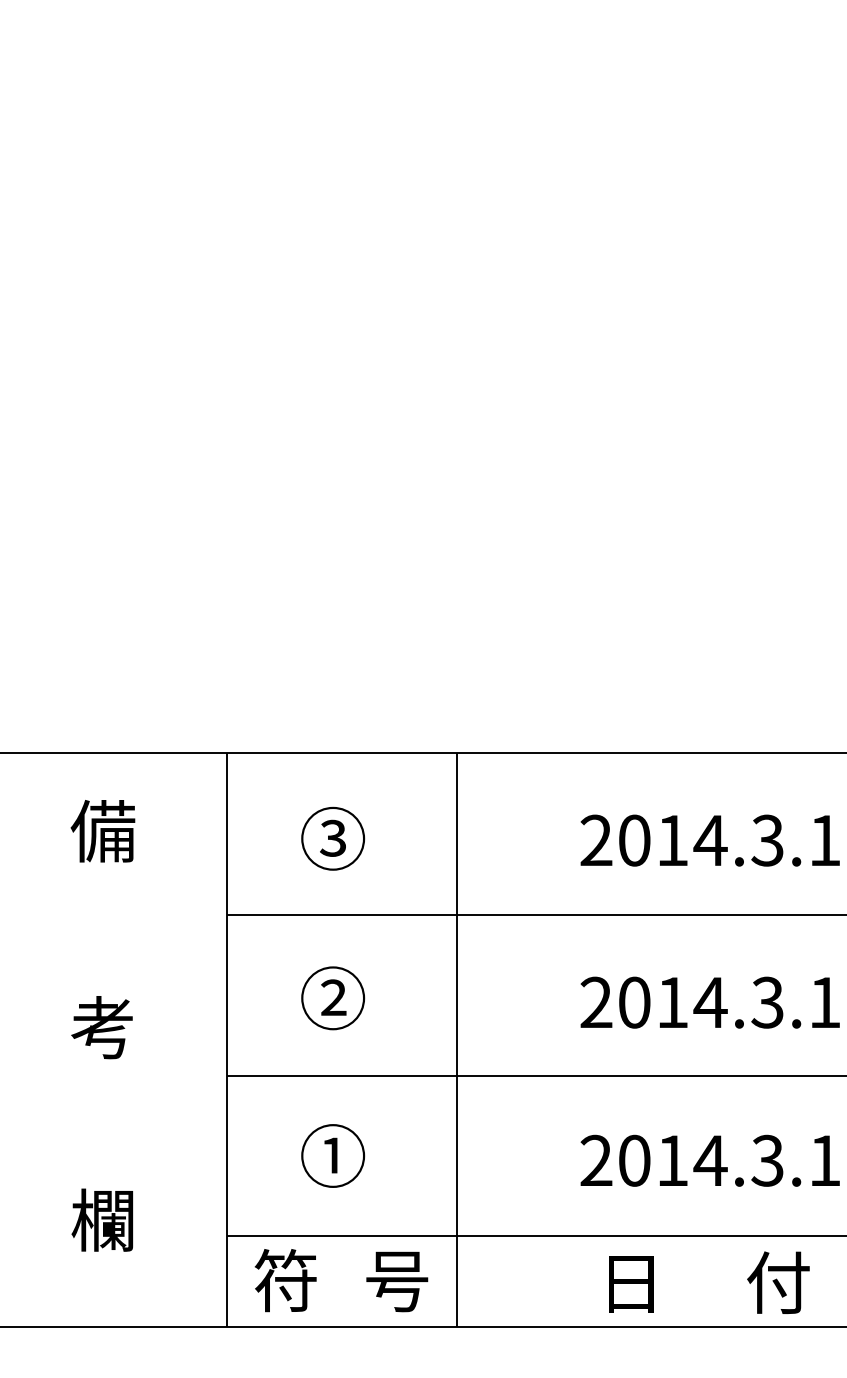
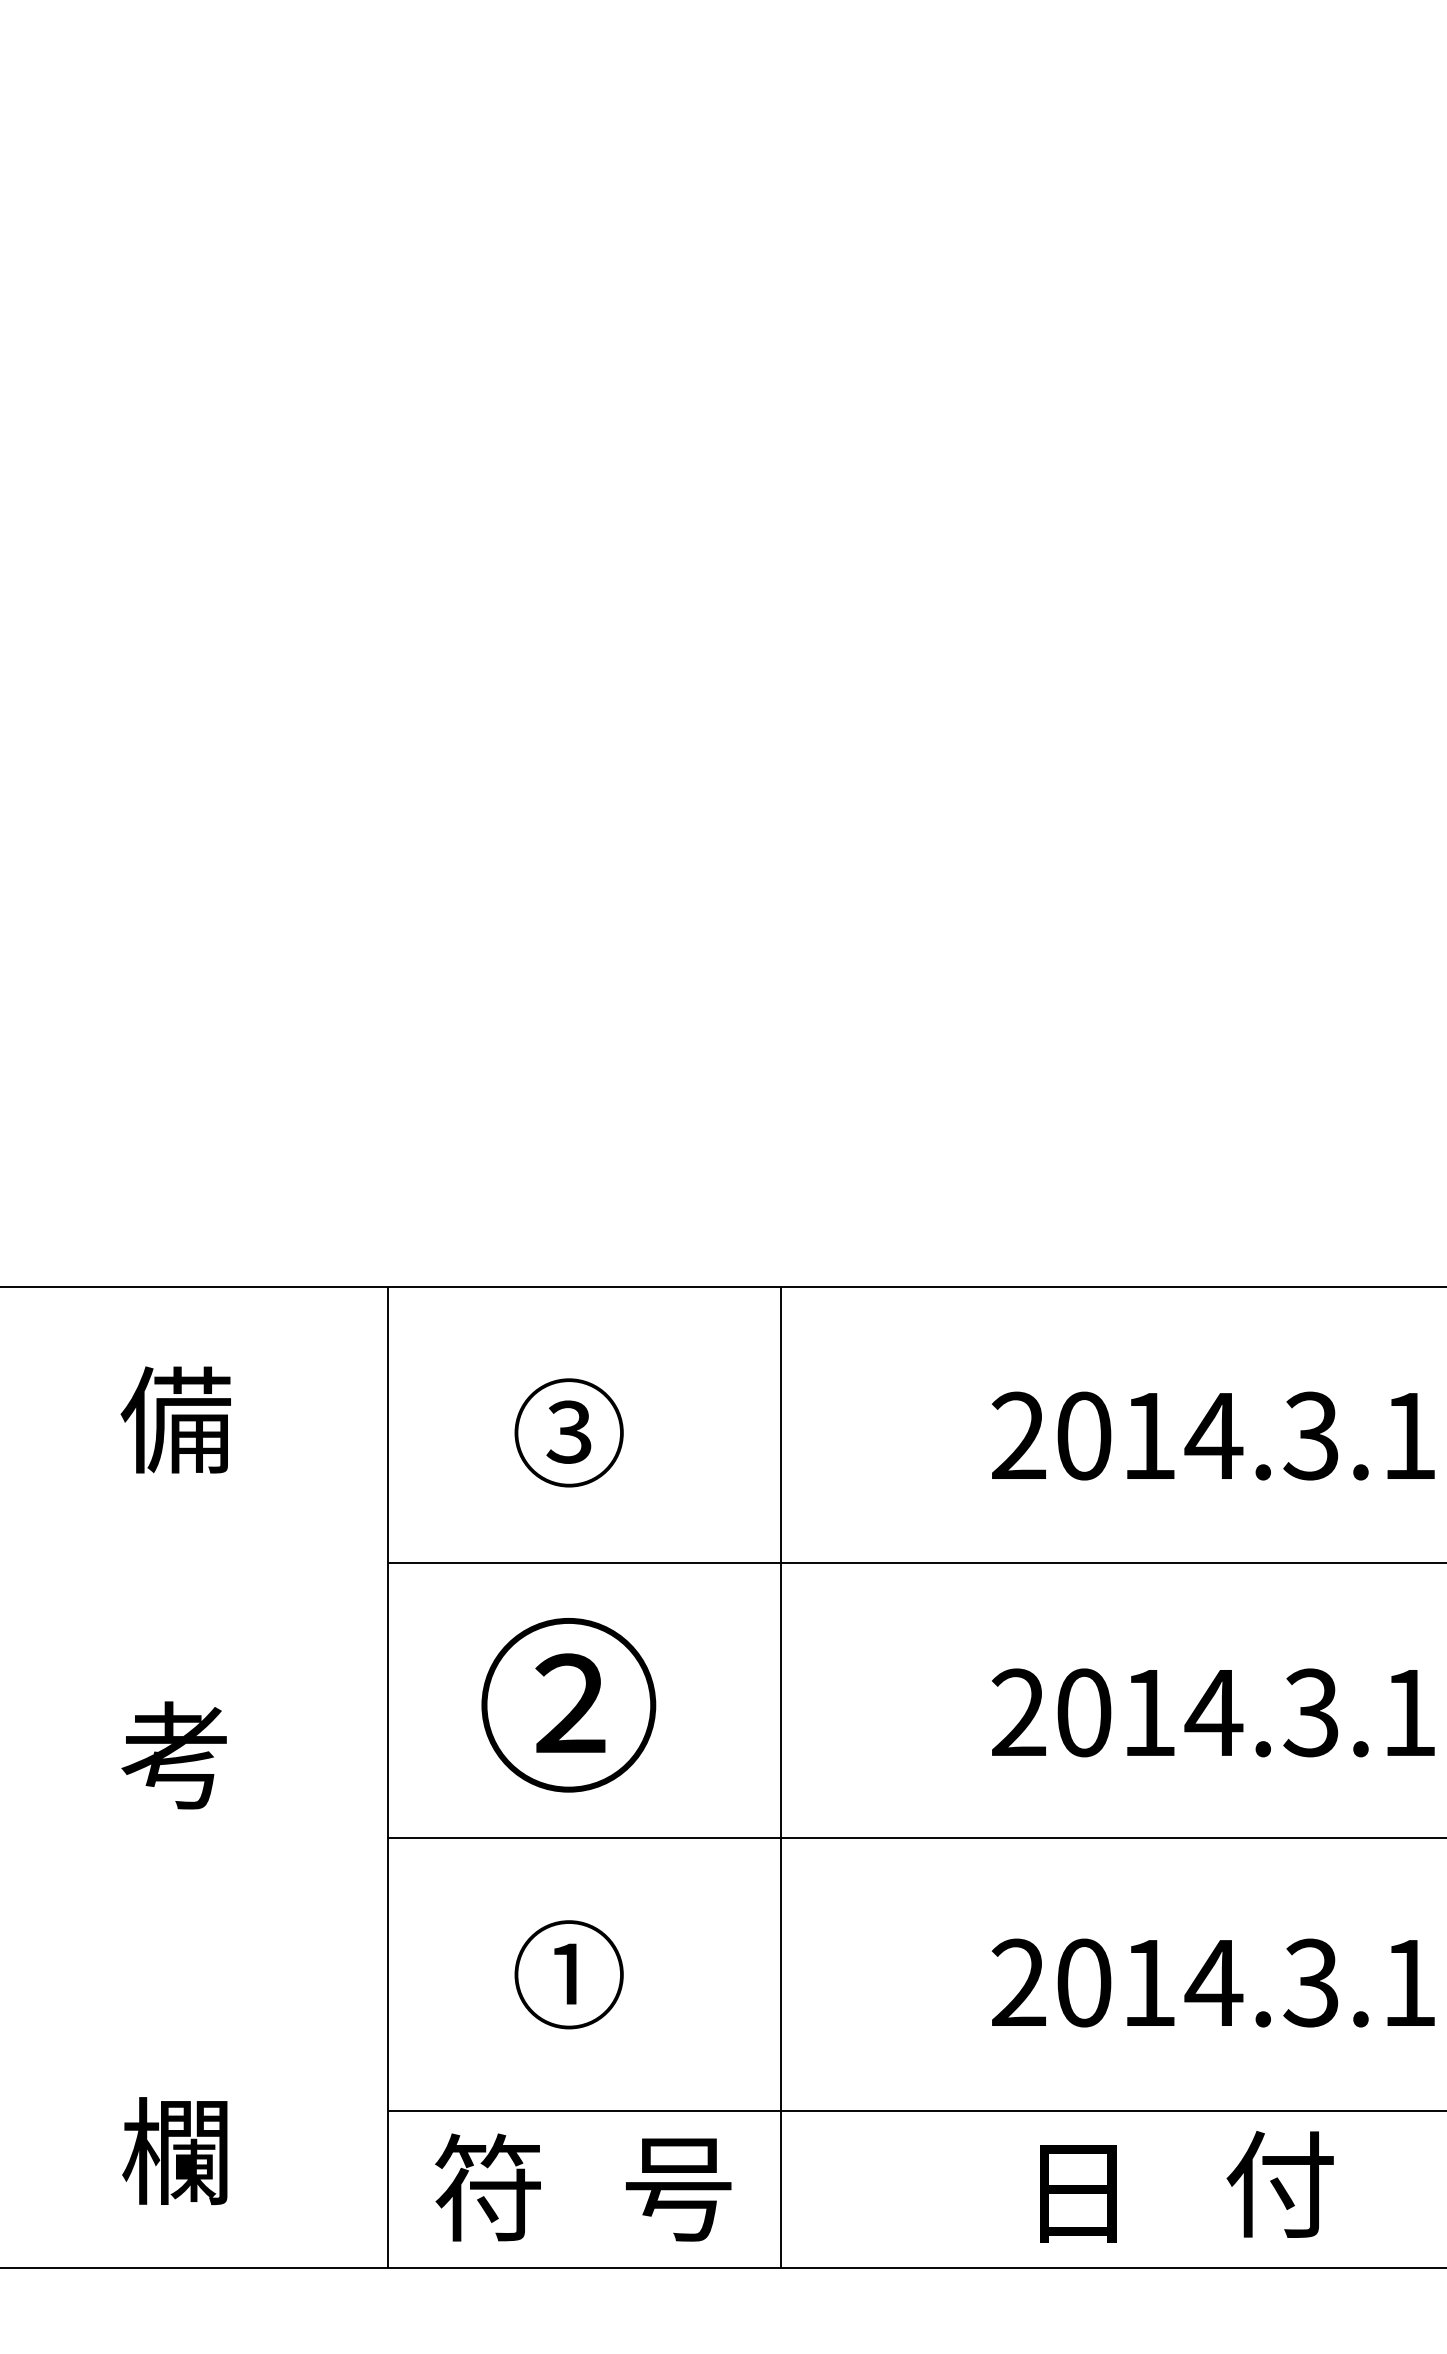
part: (333, 998) -> (569, 1705), size x1.6
part: (101, 1219) -> (173, 2149), moved
part: (778, 1282) -> (1280, 2184), moved

